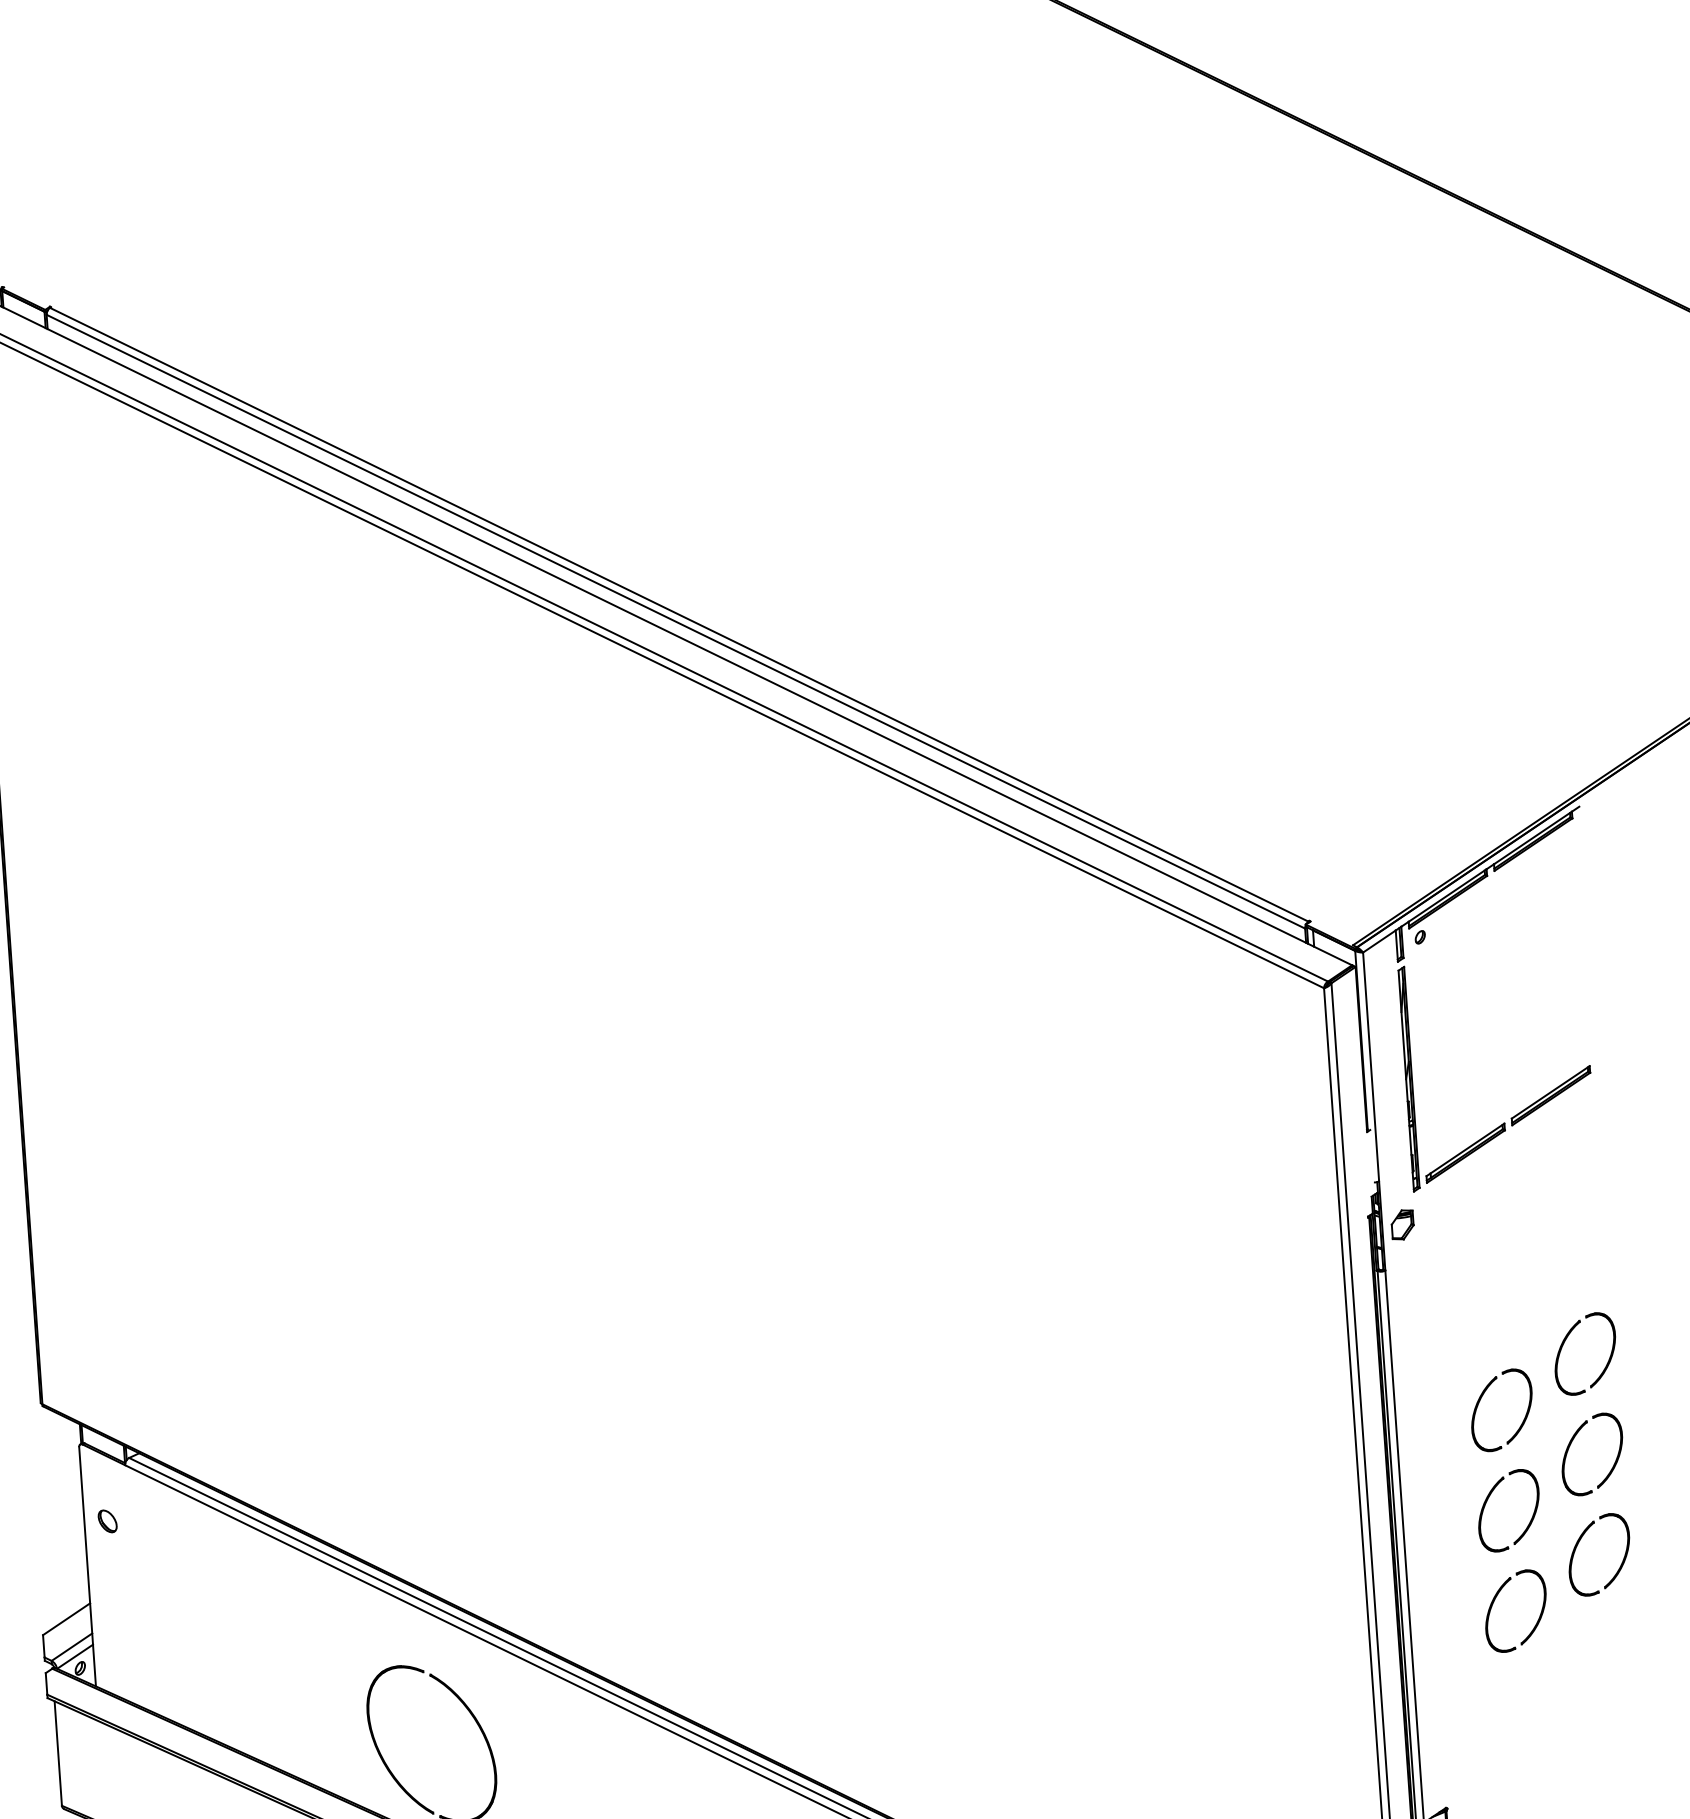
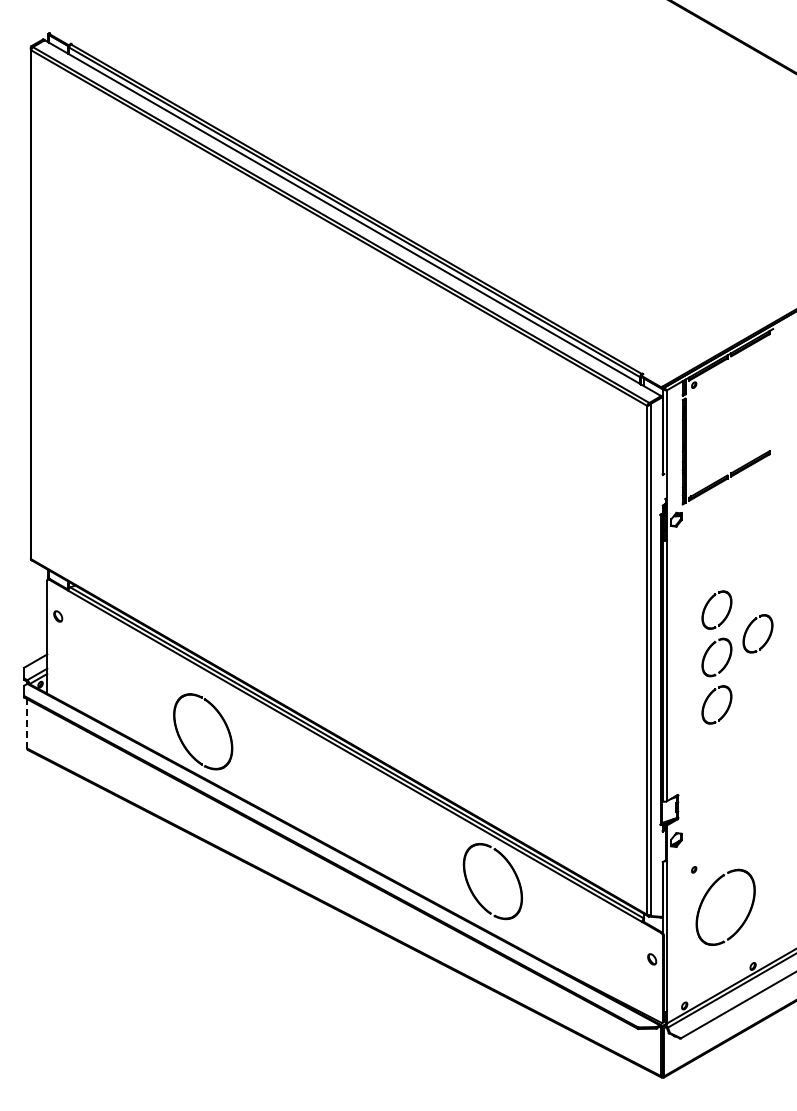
part: (1564, 1347) -> (748, 582), removed
part: (1580, 1543) -> (749, 675), removed
line: (58, 1752) -> (27, 723), solid -> dashed

